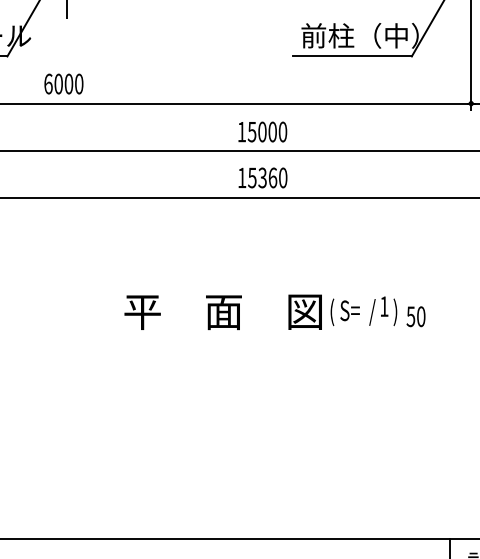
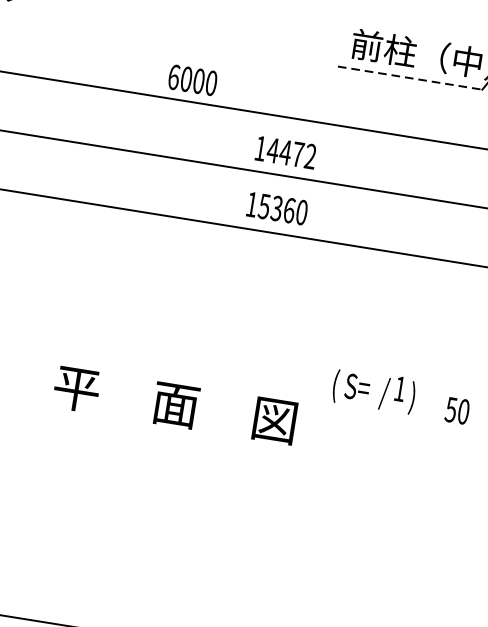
line: (353, 56) -> (411, 78), solid -> dashed
text: (63, 83) -> (192, 79), moved
text: (267, 131) -> (291, 152), 15000 -> 14472
text: (222, 311) -> (174, 403), moved
text: (415, 316) -> (456, 410), moved

